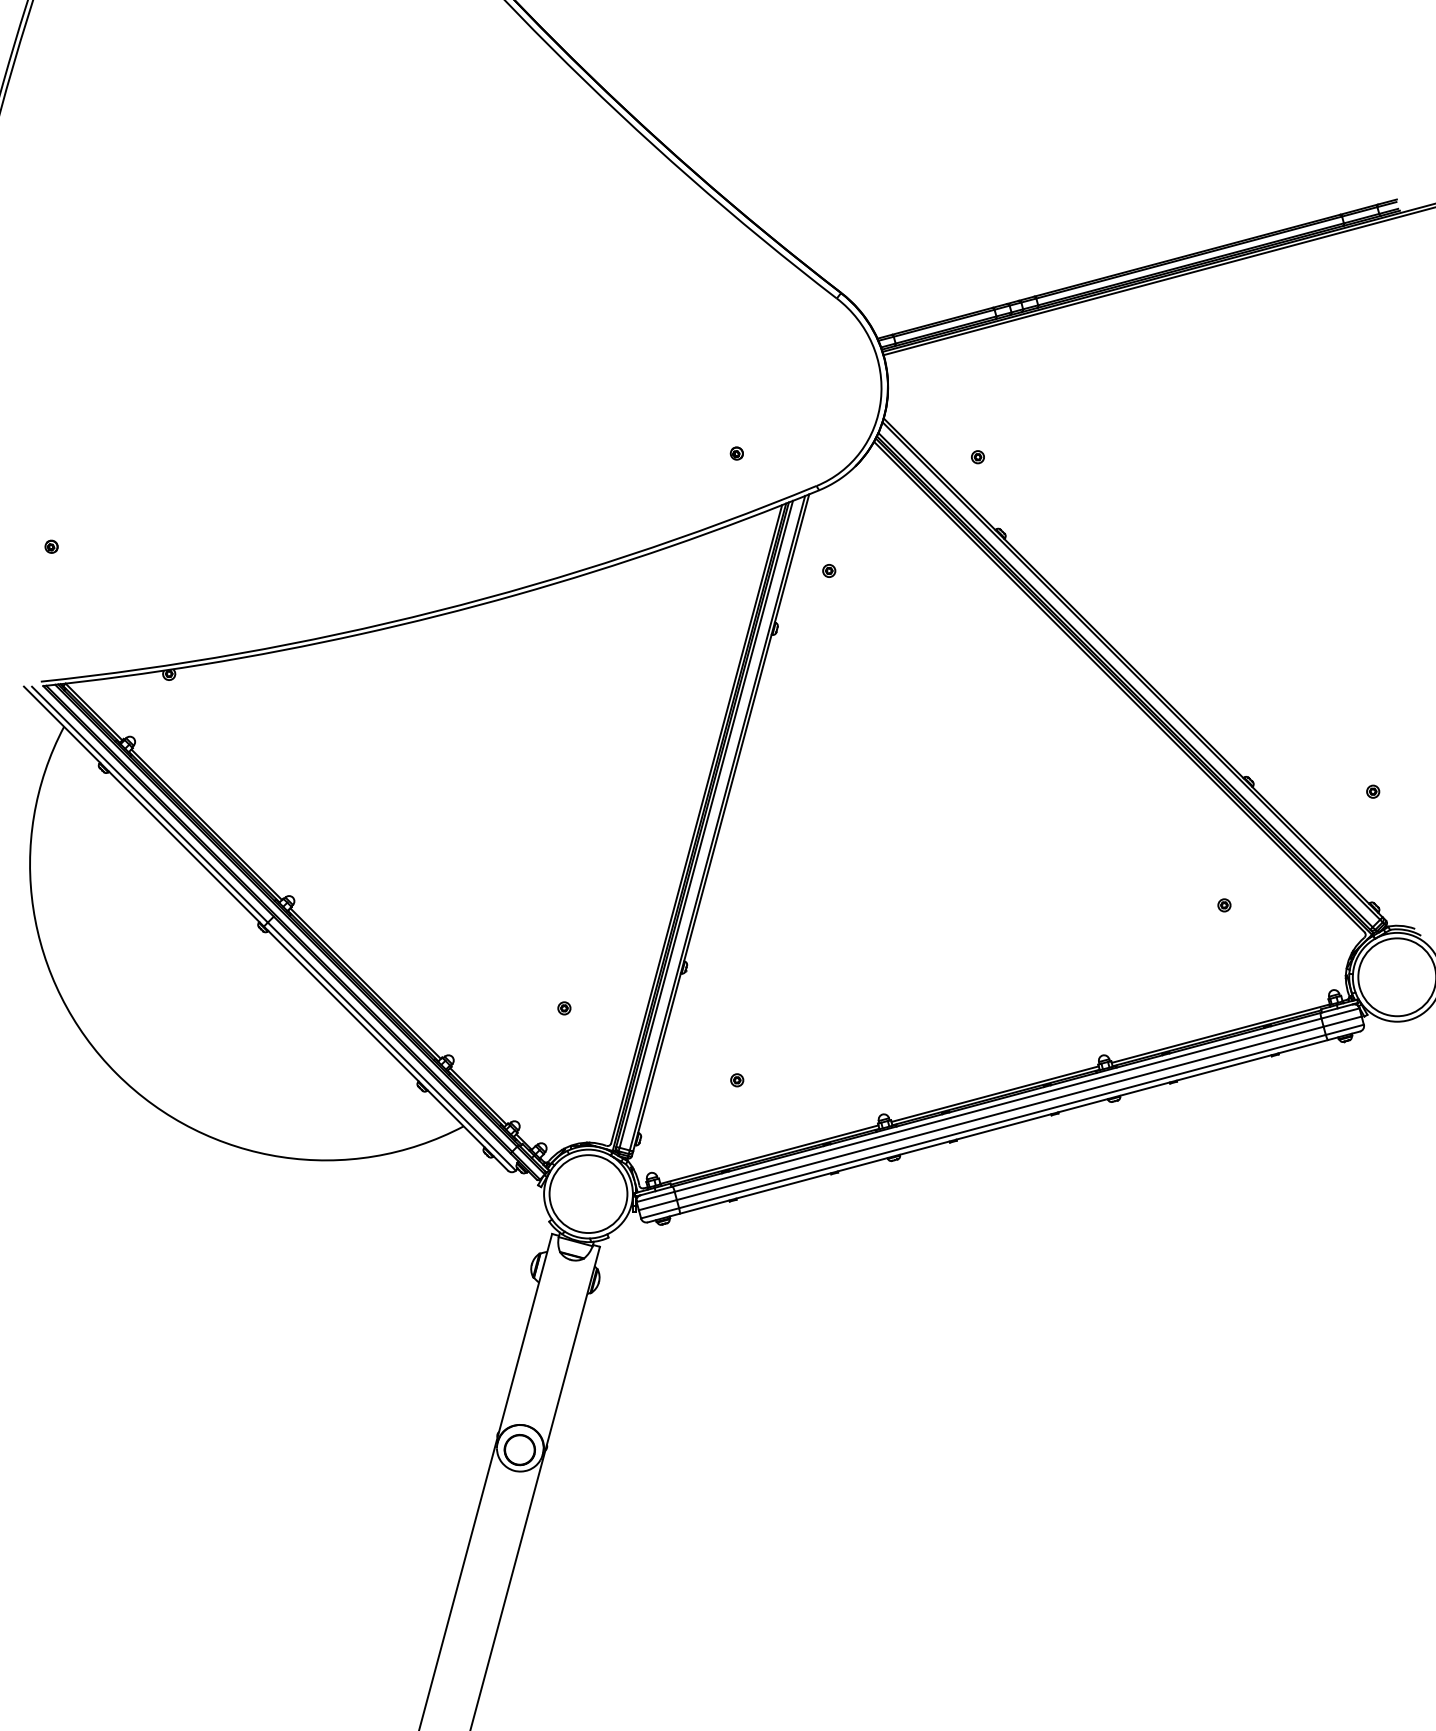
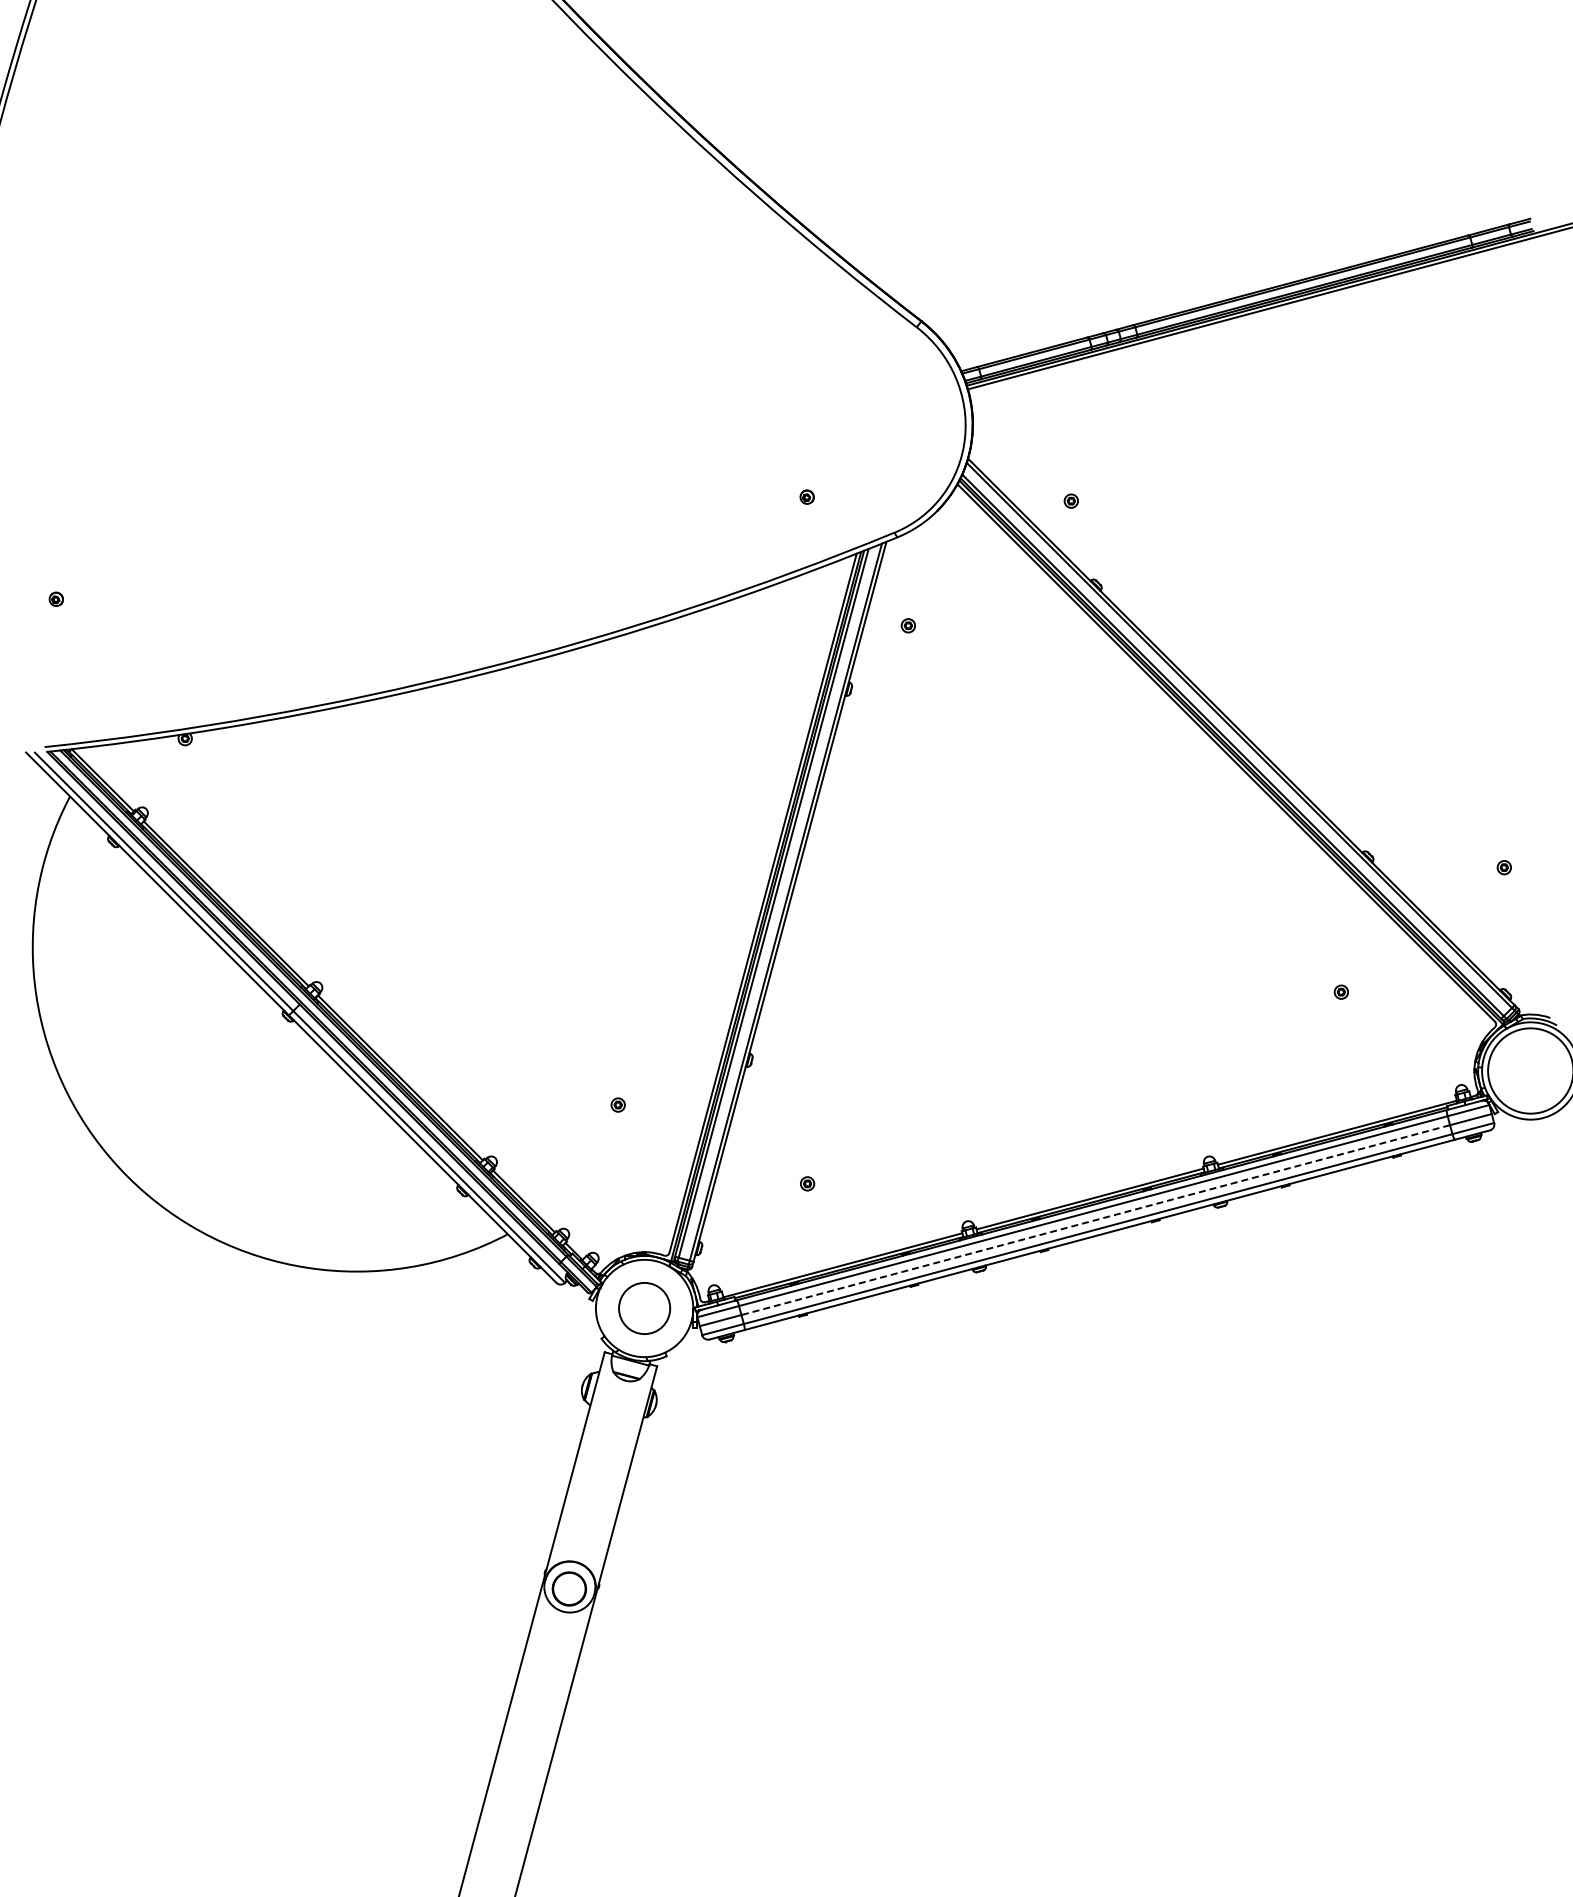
line: (1000, 1113) -> (1095, 1220), solid -> dashed
circle: (588, 1194) -> (644, 1308), size x0.6

